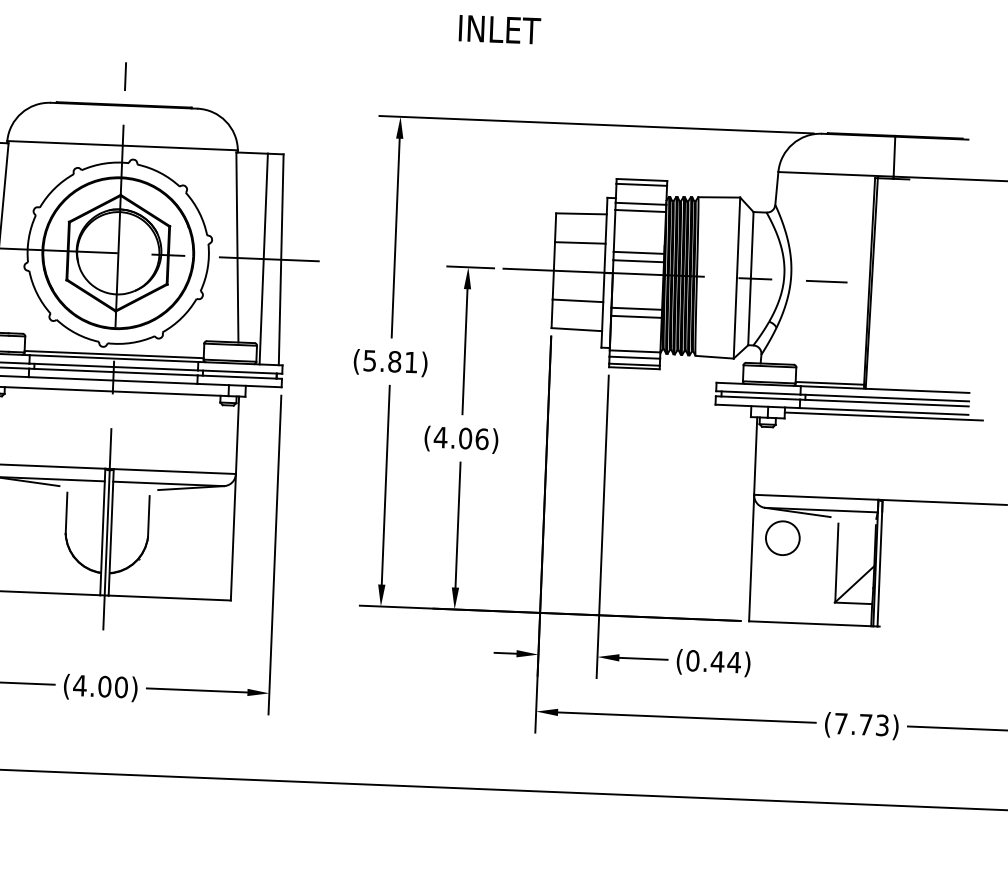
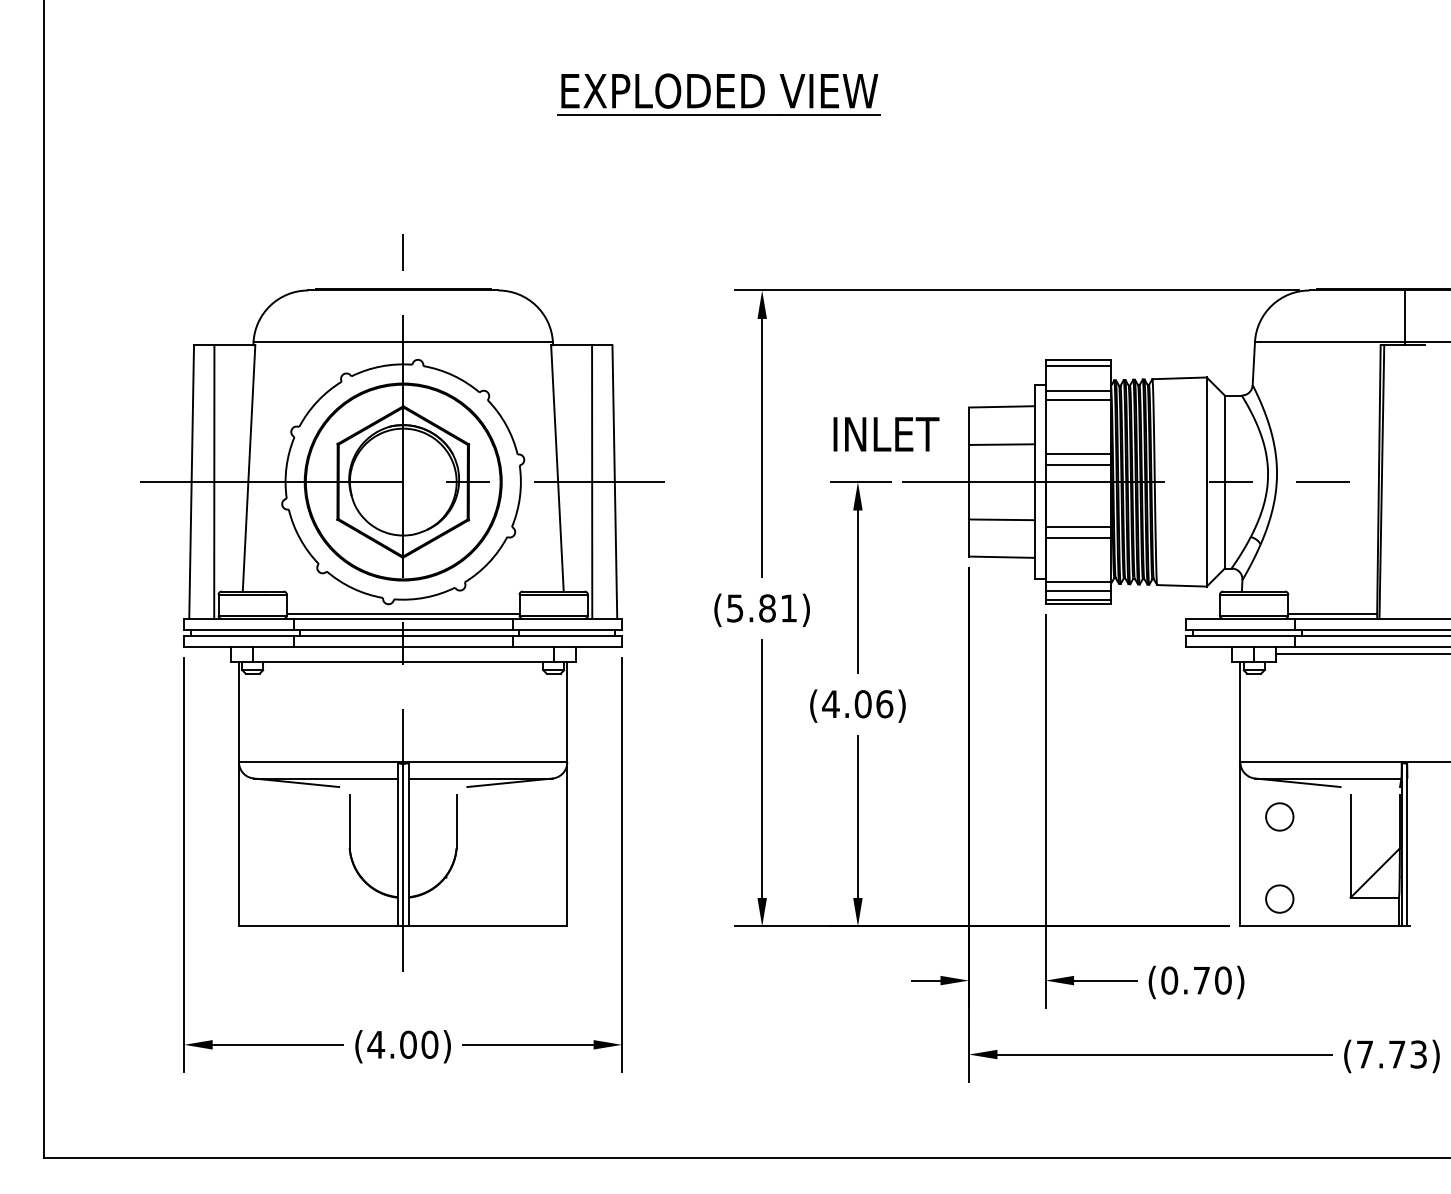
text: (499, 29) -> (886, 434), moved
circle: (782, 537) -> (1279, 816), size x0.62
circle: (780, 601) -> (1279, 898), added
text: (725, 662) -> (1212, 980), (0.44) -> (0.70)

